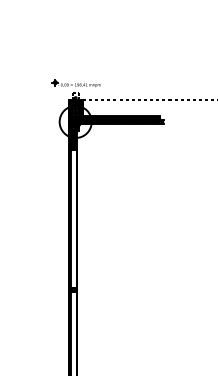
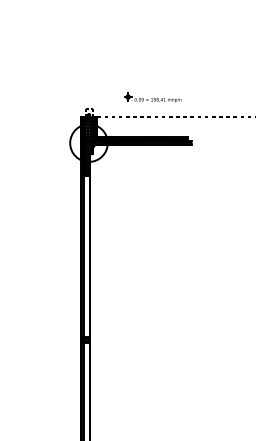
part: (76, 83) -> (152, 97), moved

